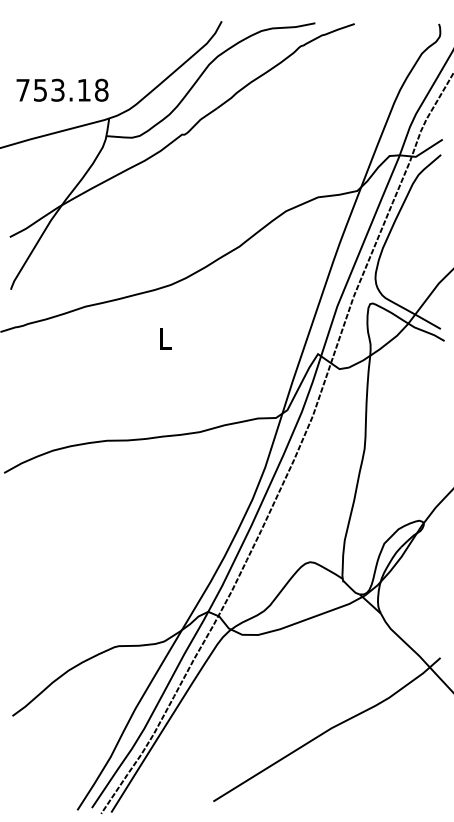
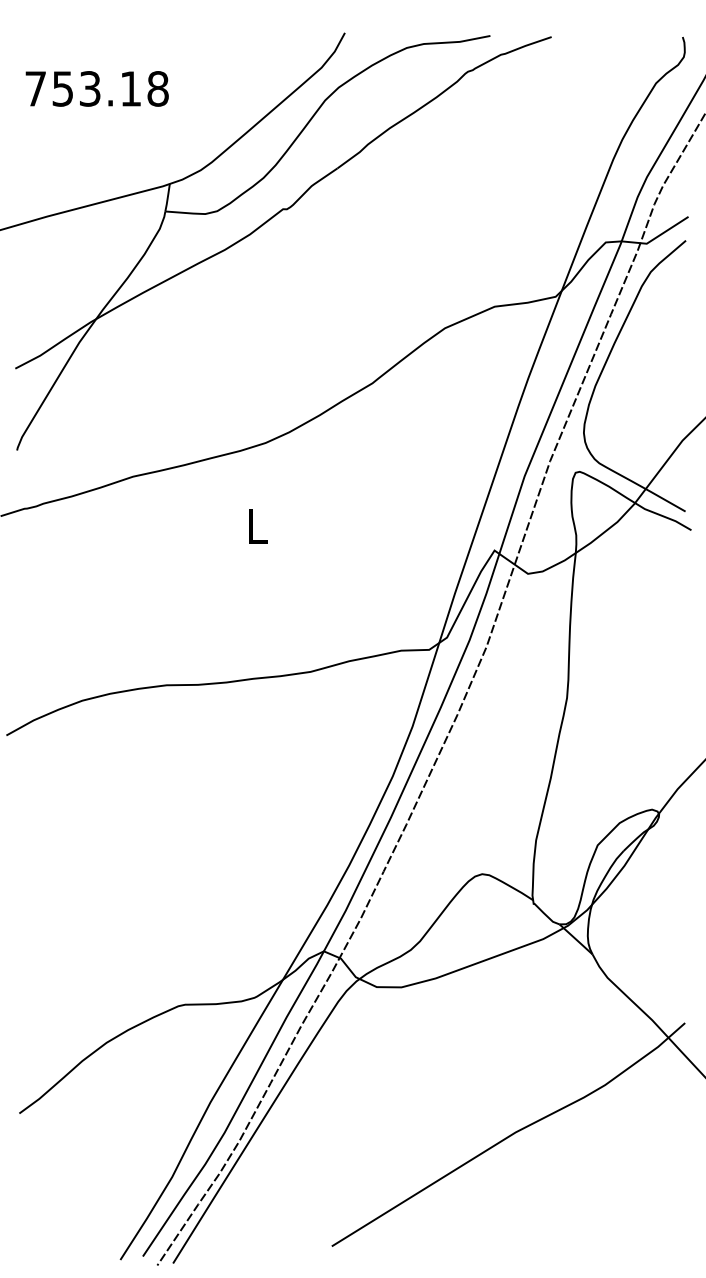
text: (62, 89) -> (97, 87), moved

